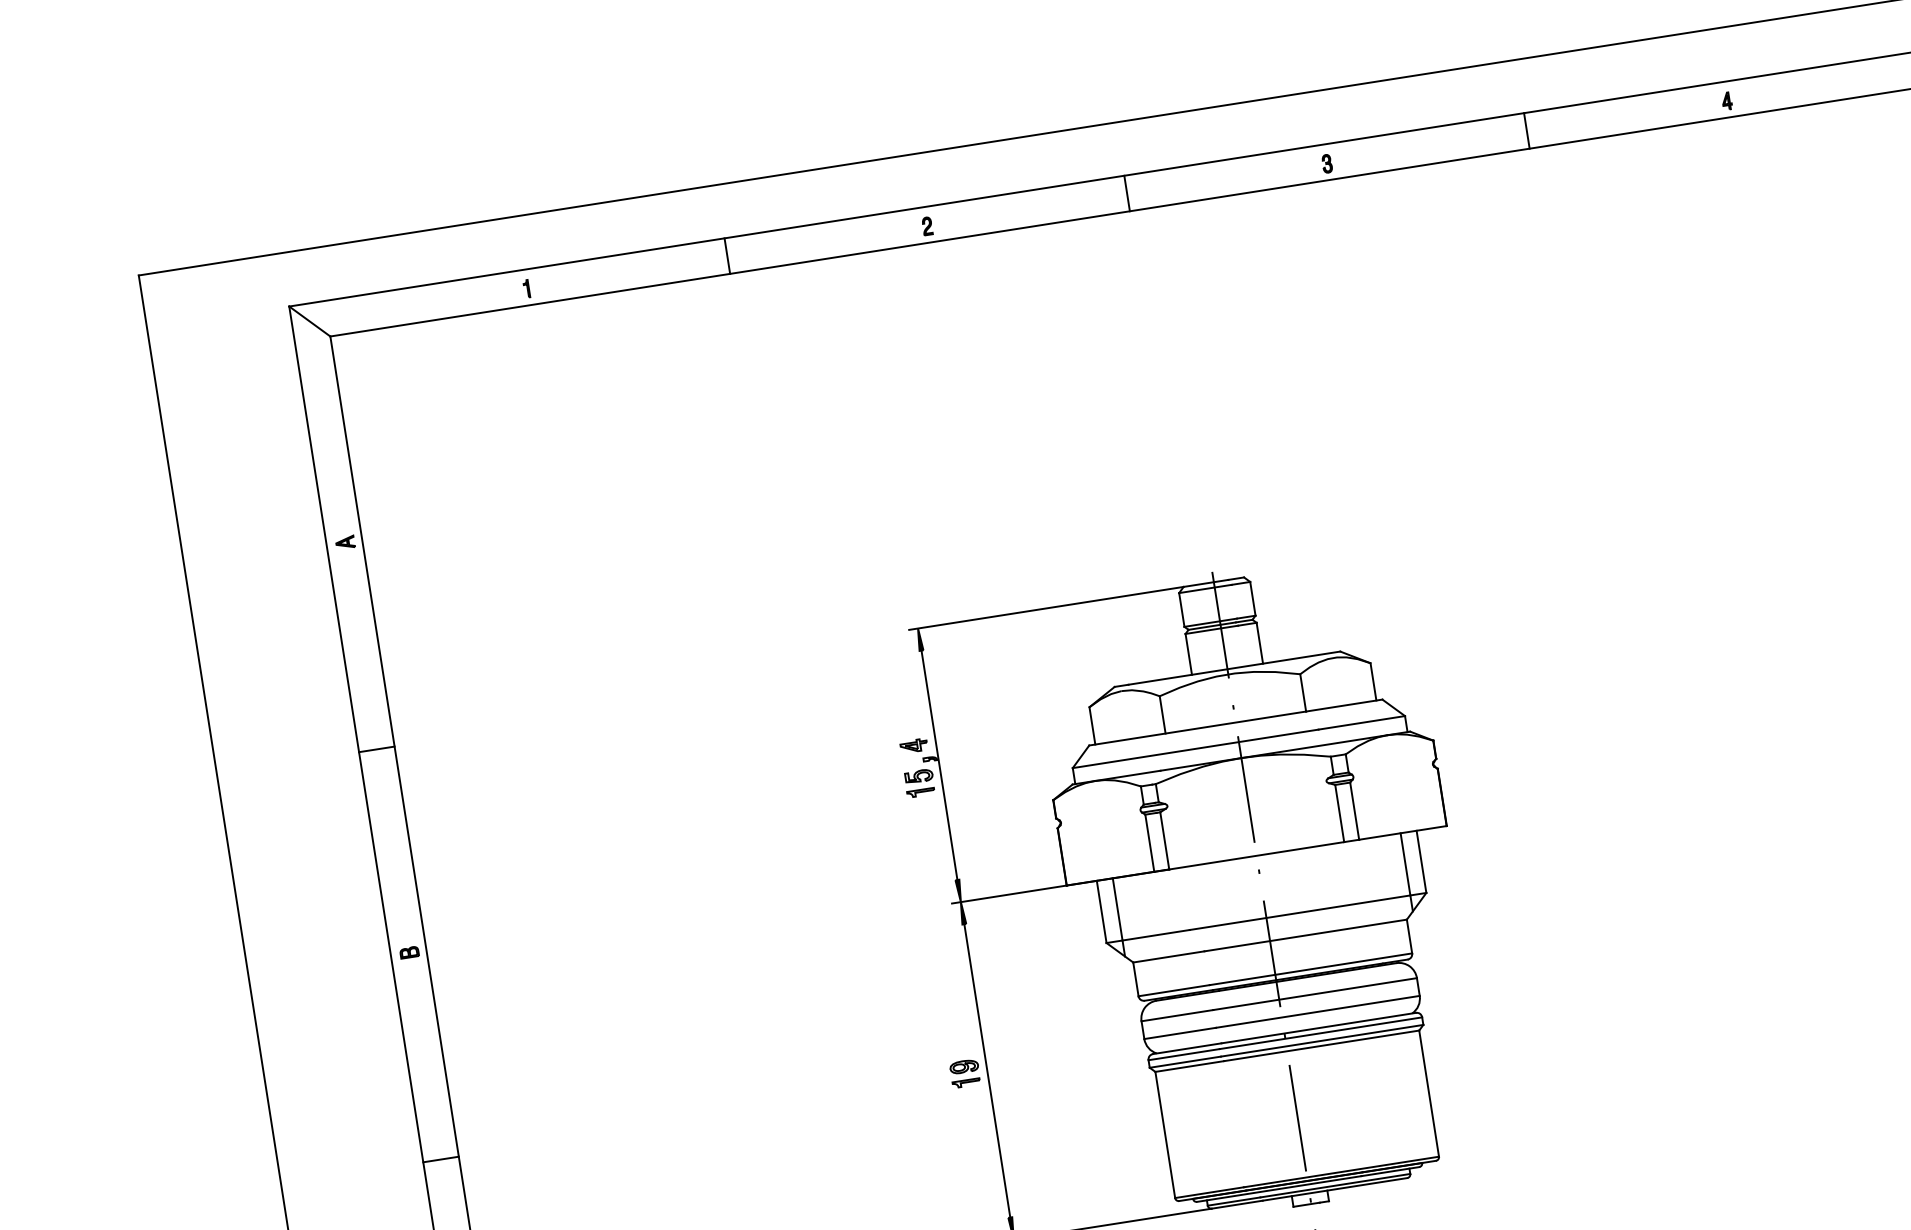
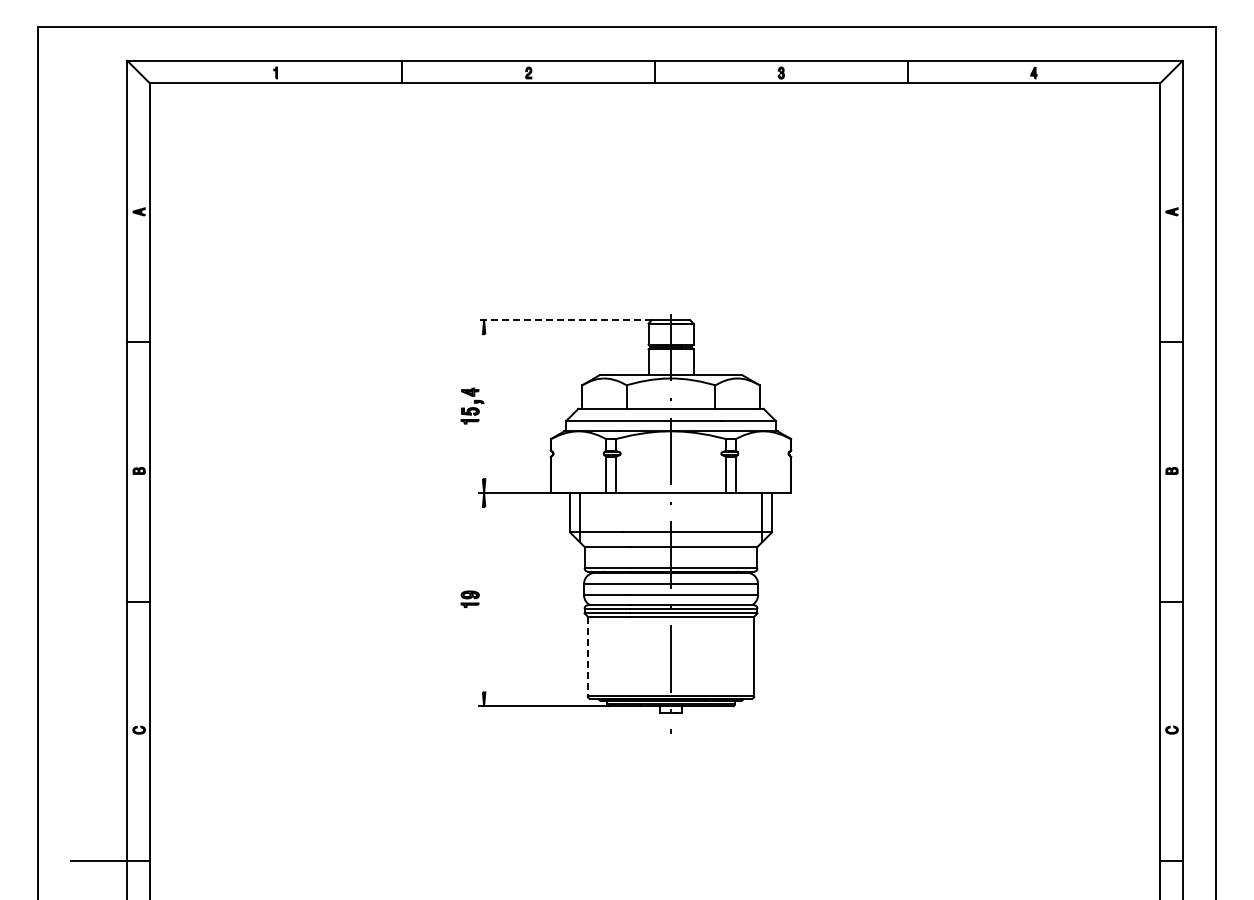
line: (1046, 608) -> (565, 320), solid -> dashed
line: (940, 765) -> (484, 406), removed
line: (987, 1070) -> (484, 599), removed
line: (1165, 1135) -> (587, 656), solid -> dashed

